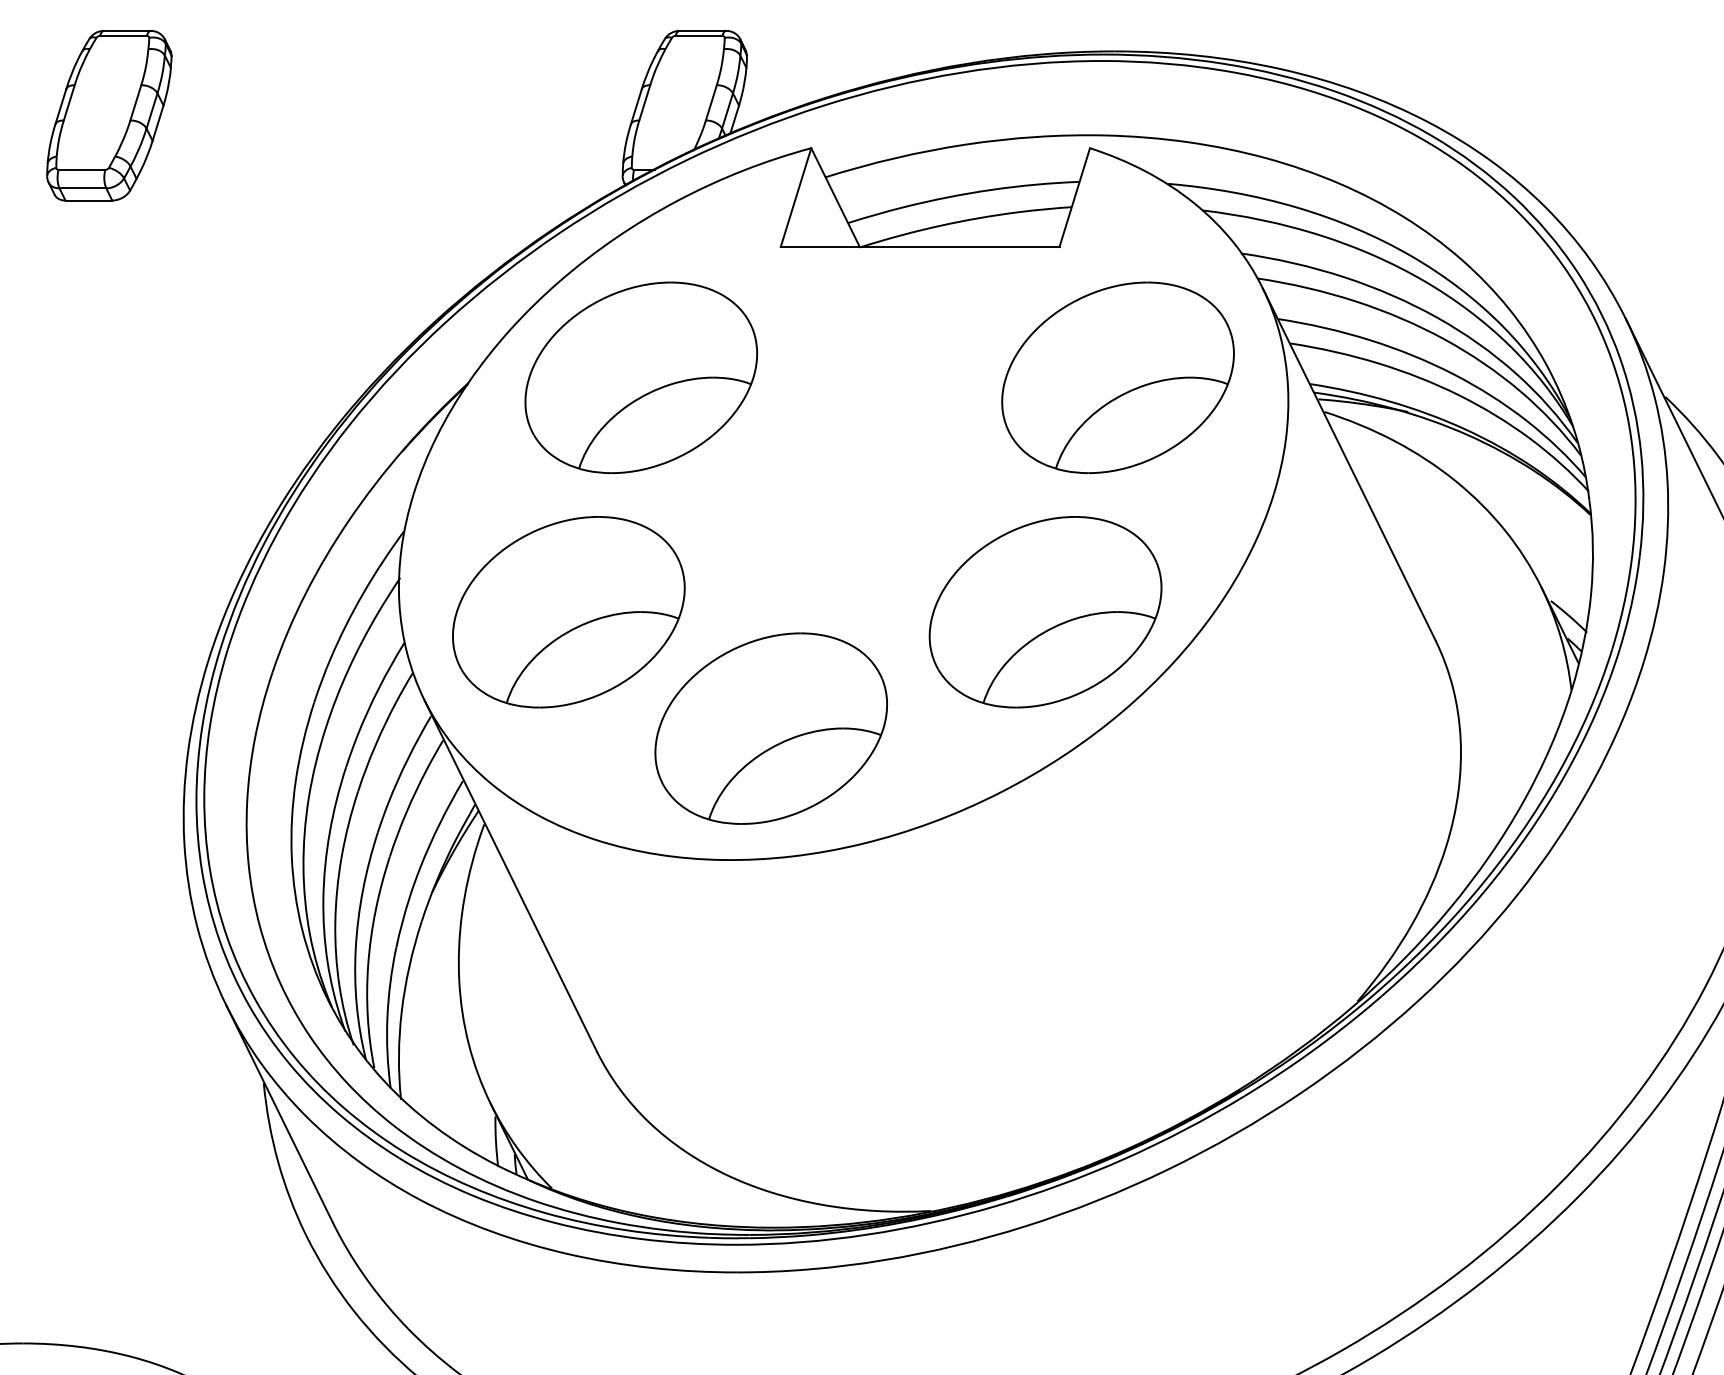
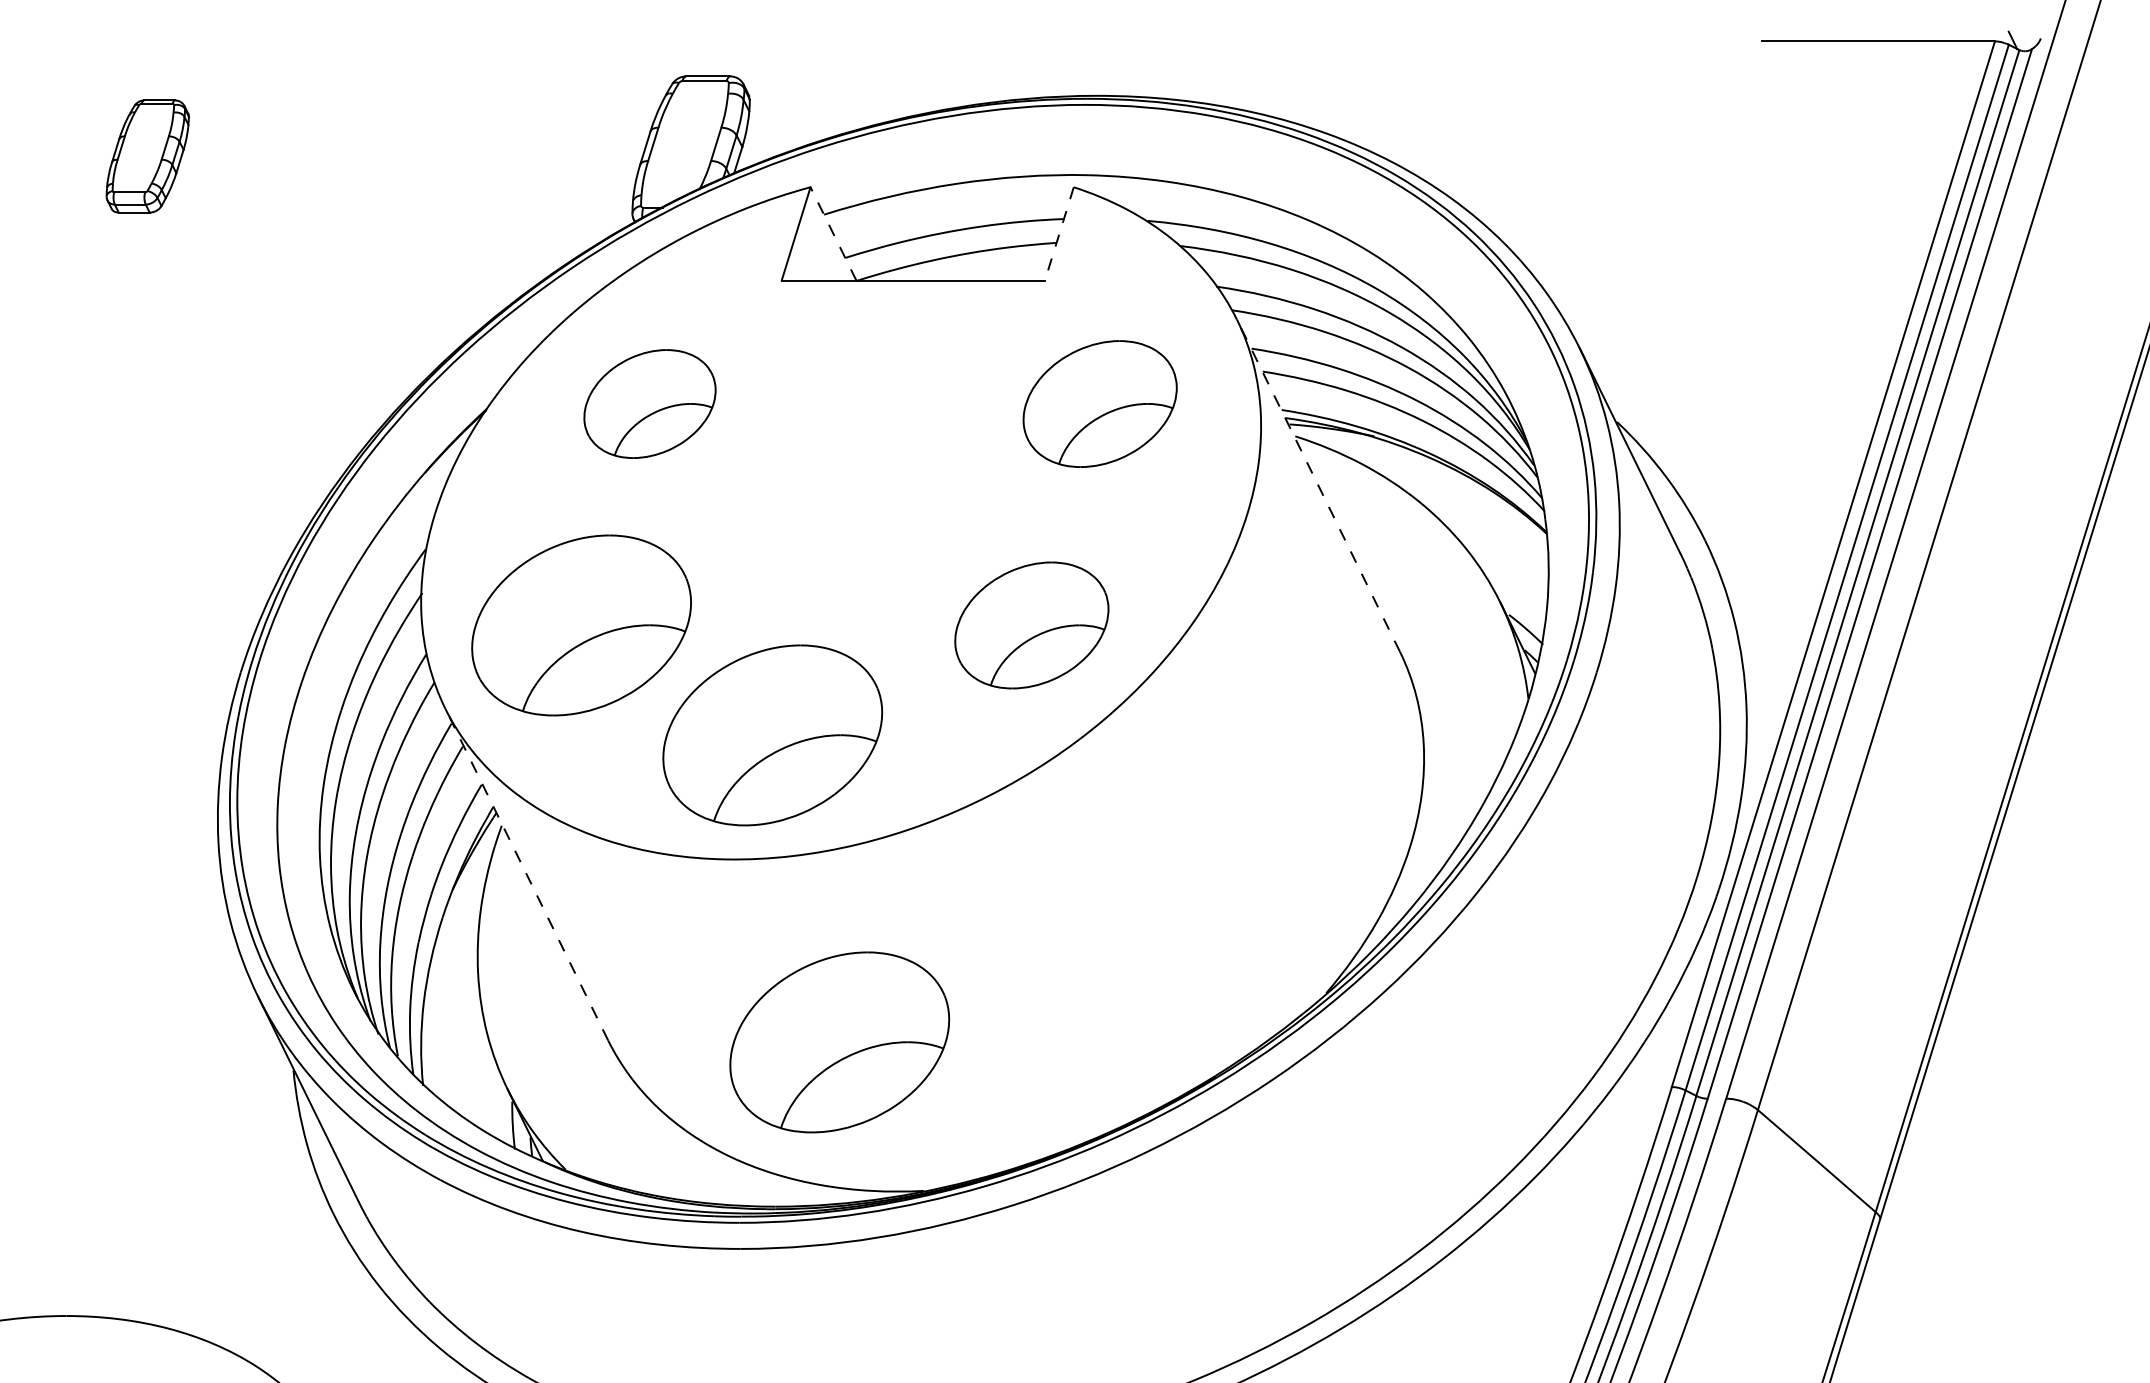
part: (109, 115) -> (147, 156), size x0.7
line: (835, 197) -> (833, 233), solid -> dashed
line: (1074, 197) -> (1059, 233), solid -> dashed
part: (640, 377) -> (649, 403), size x0.6
part: (1117, 377) -> (1099, 403), size x0.7
line: (1349, 464) -> (1318, 485), solid -> dashed
part: (1045, 612) -> (1031, 625), size x0.7
line: (510, 875) -> (526, 874), solid -> dashed
part: (841, 1053) -> (839, 1042), added

